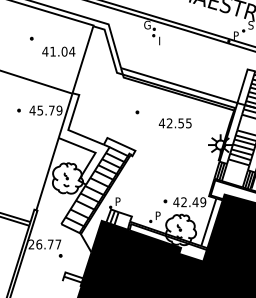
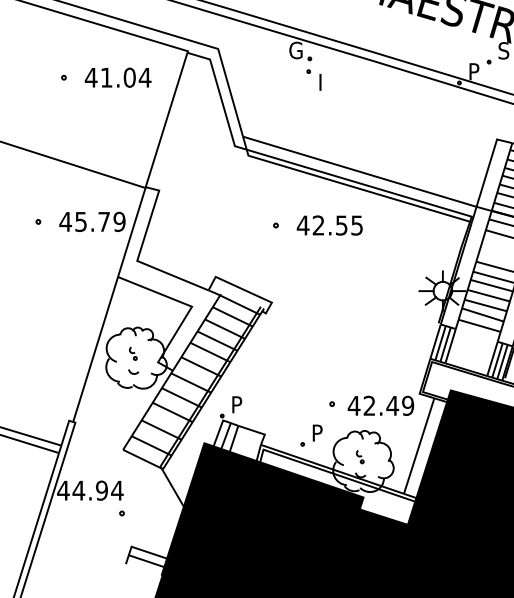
text: (58, 51) -> (117, 77), moved
text: (174, 123) -> (328, 225), moved
text: (44, 244) -> (89, 490), 26.77 -> 44.94

